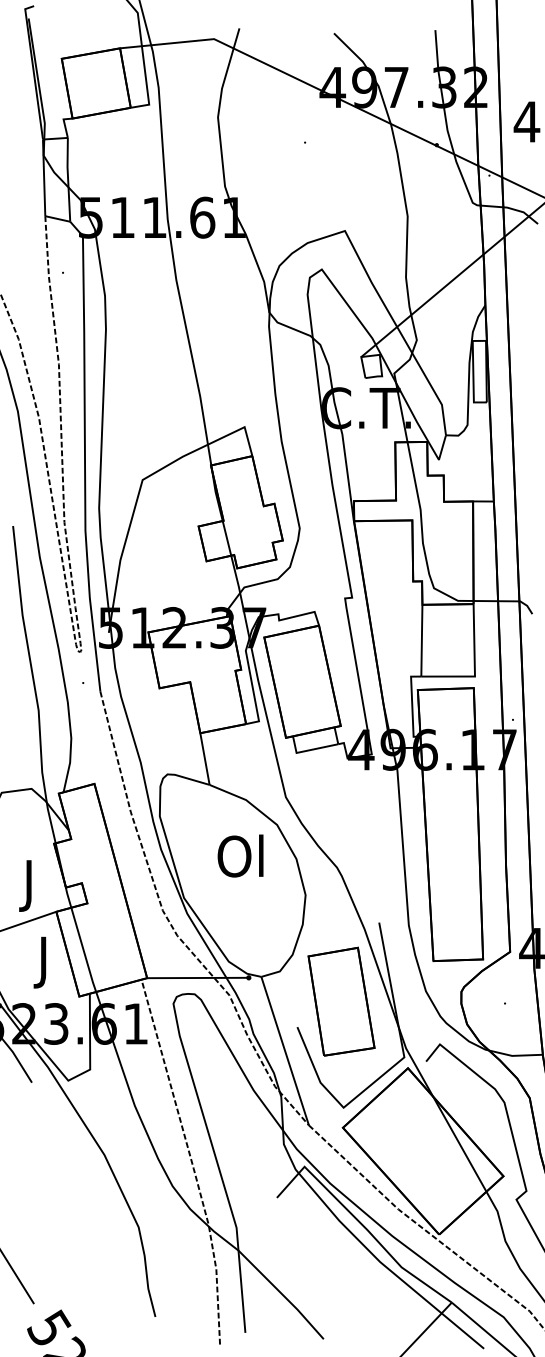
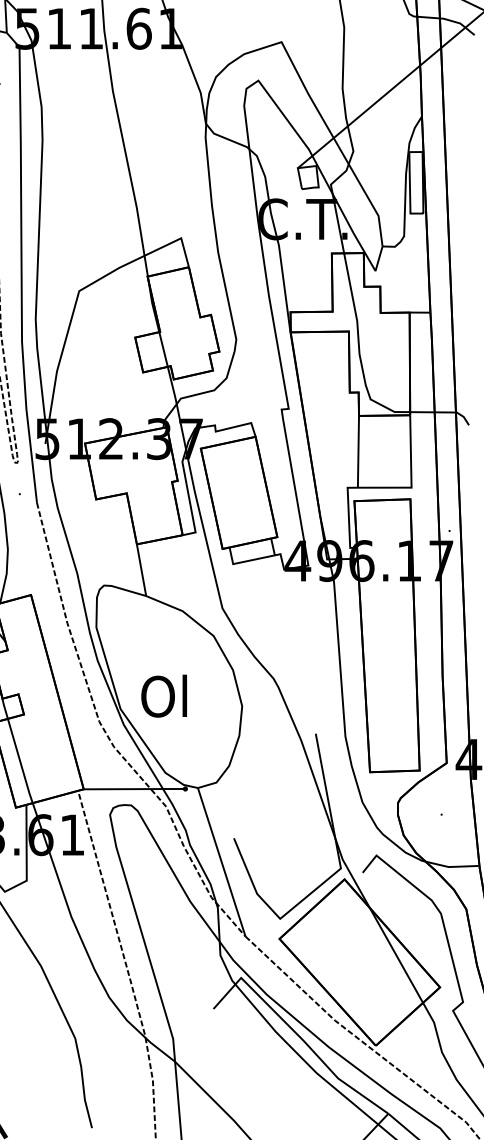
text: (240, 855) -> (164, 695), moved
part: (341, 1001) -> (278, 812), removed

